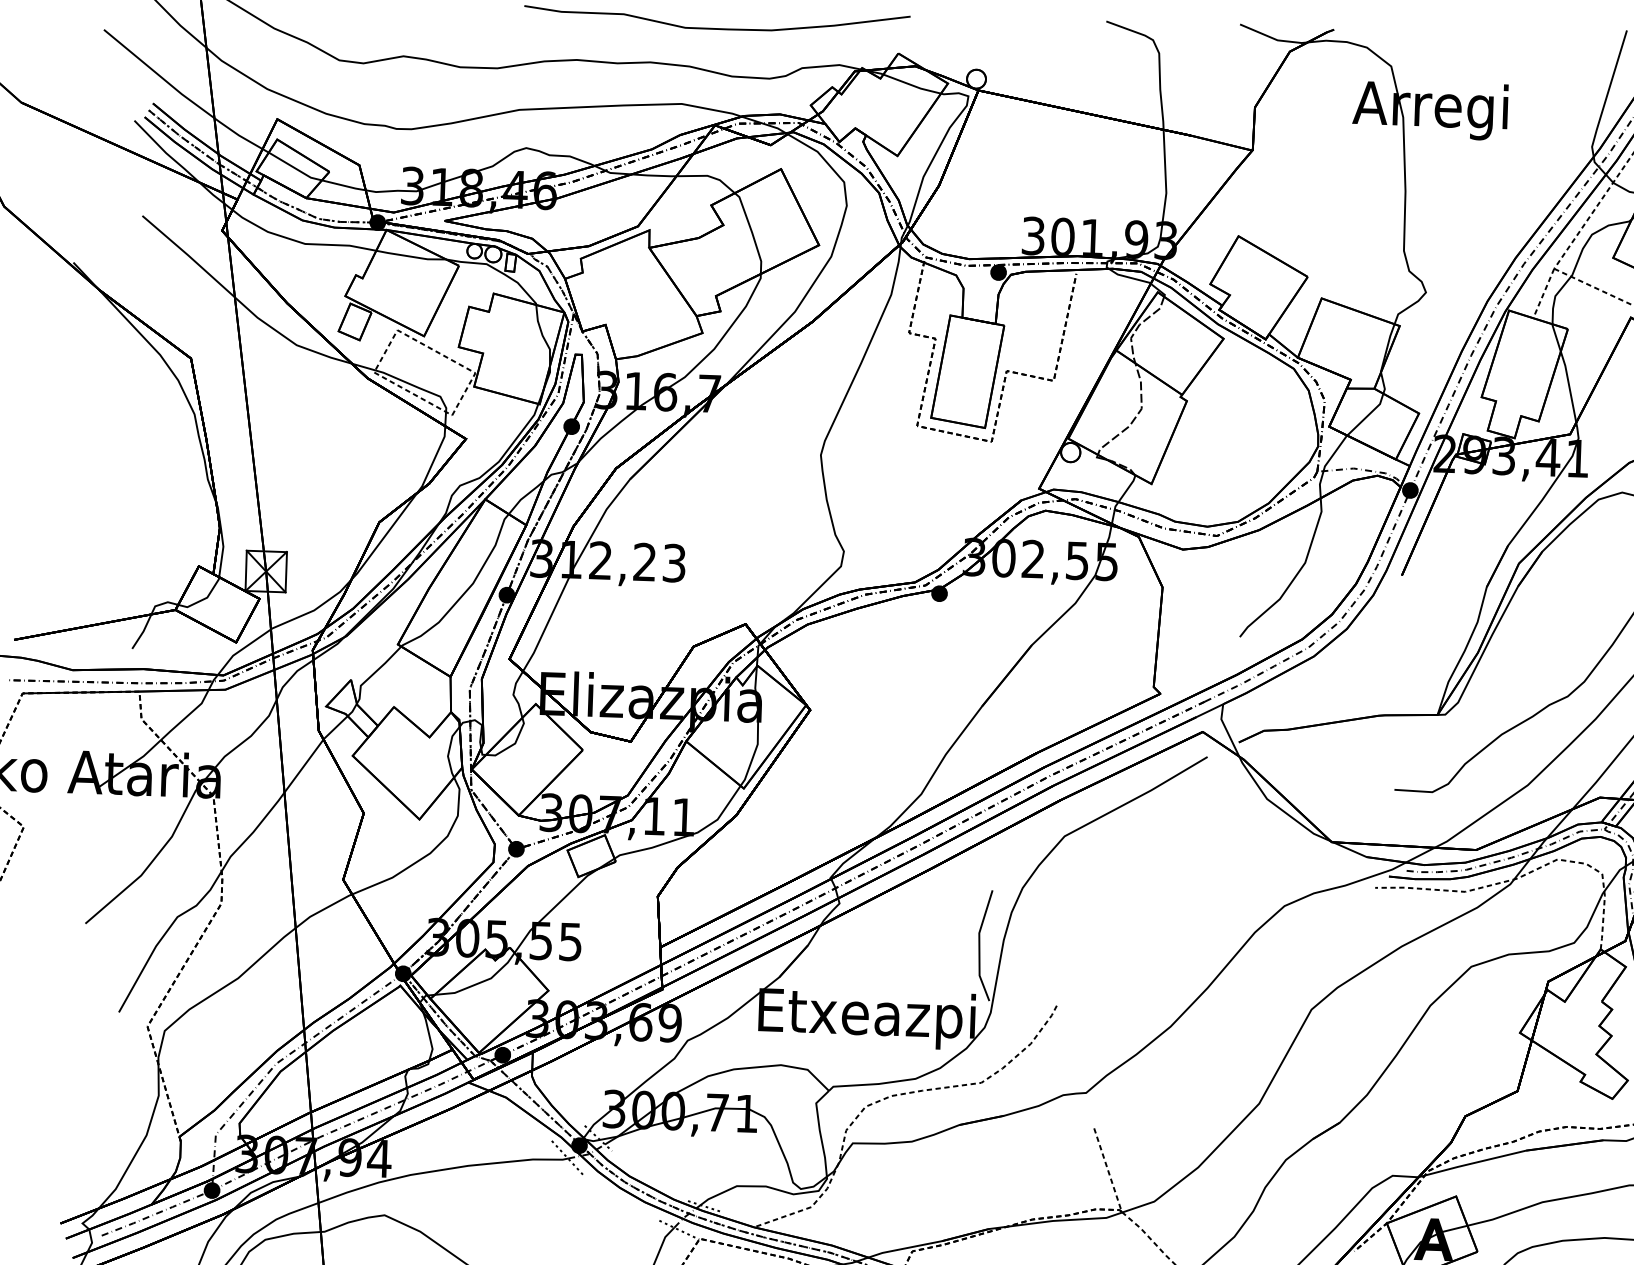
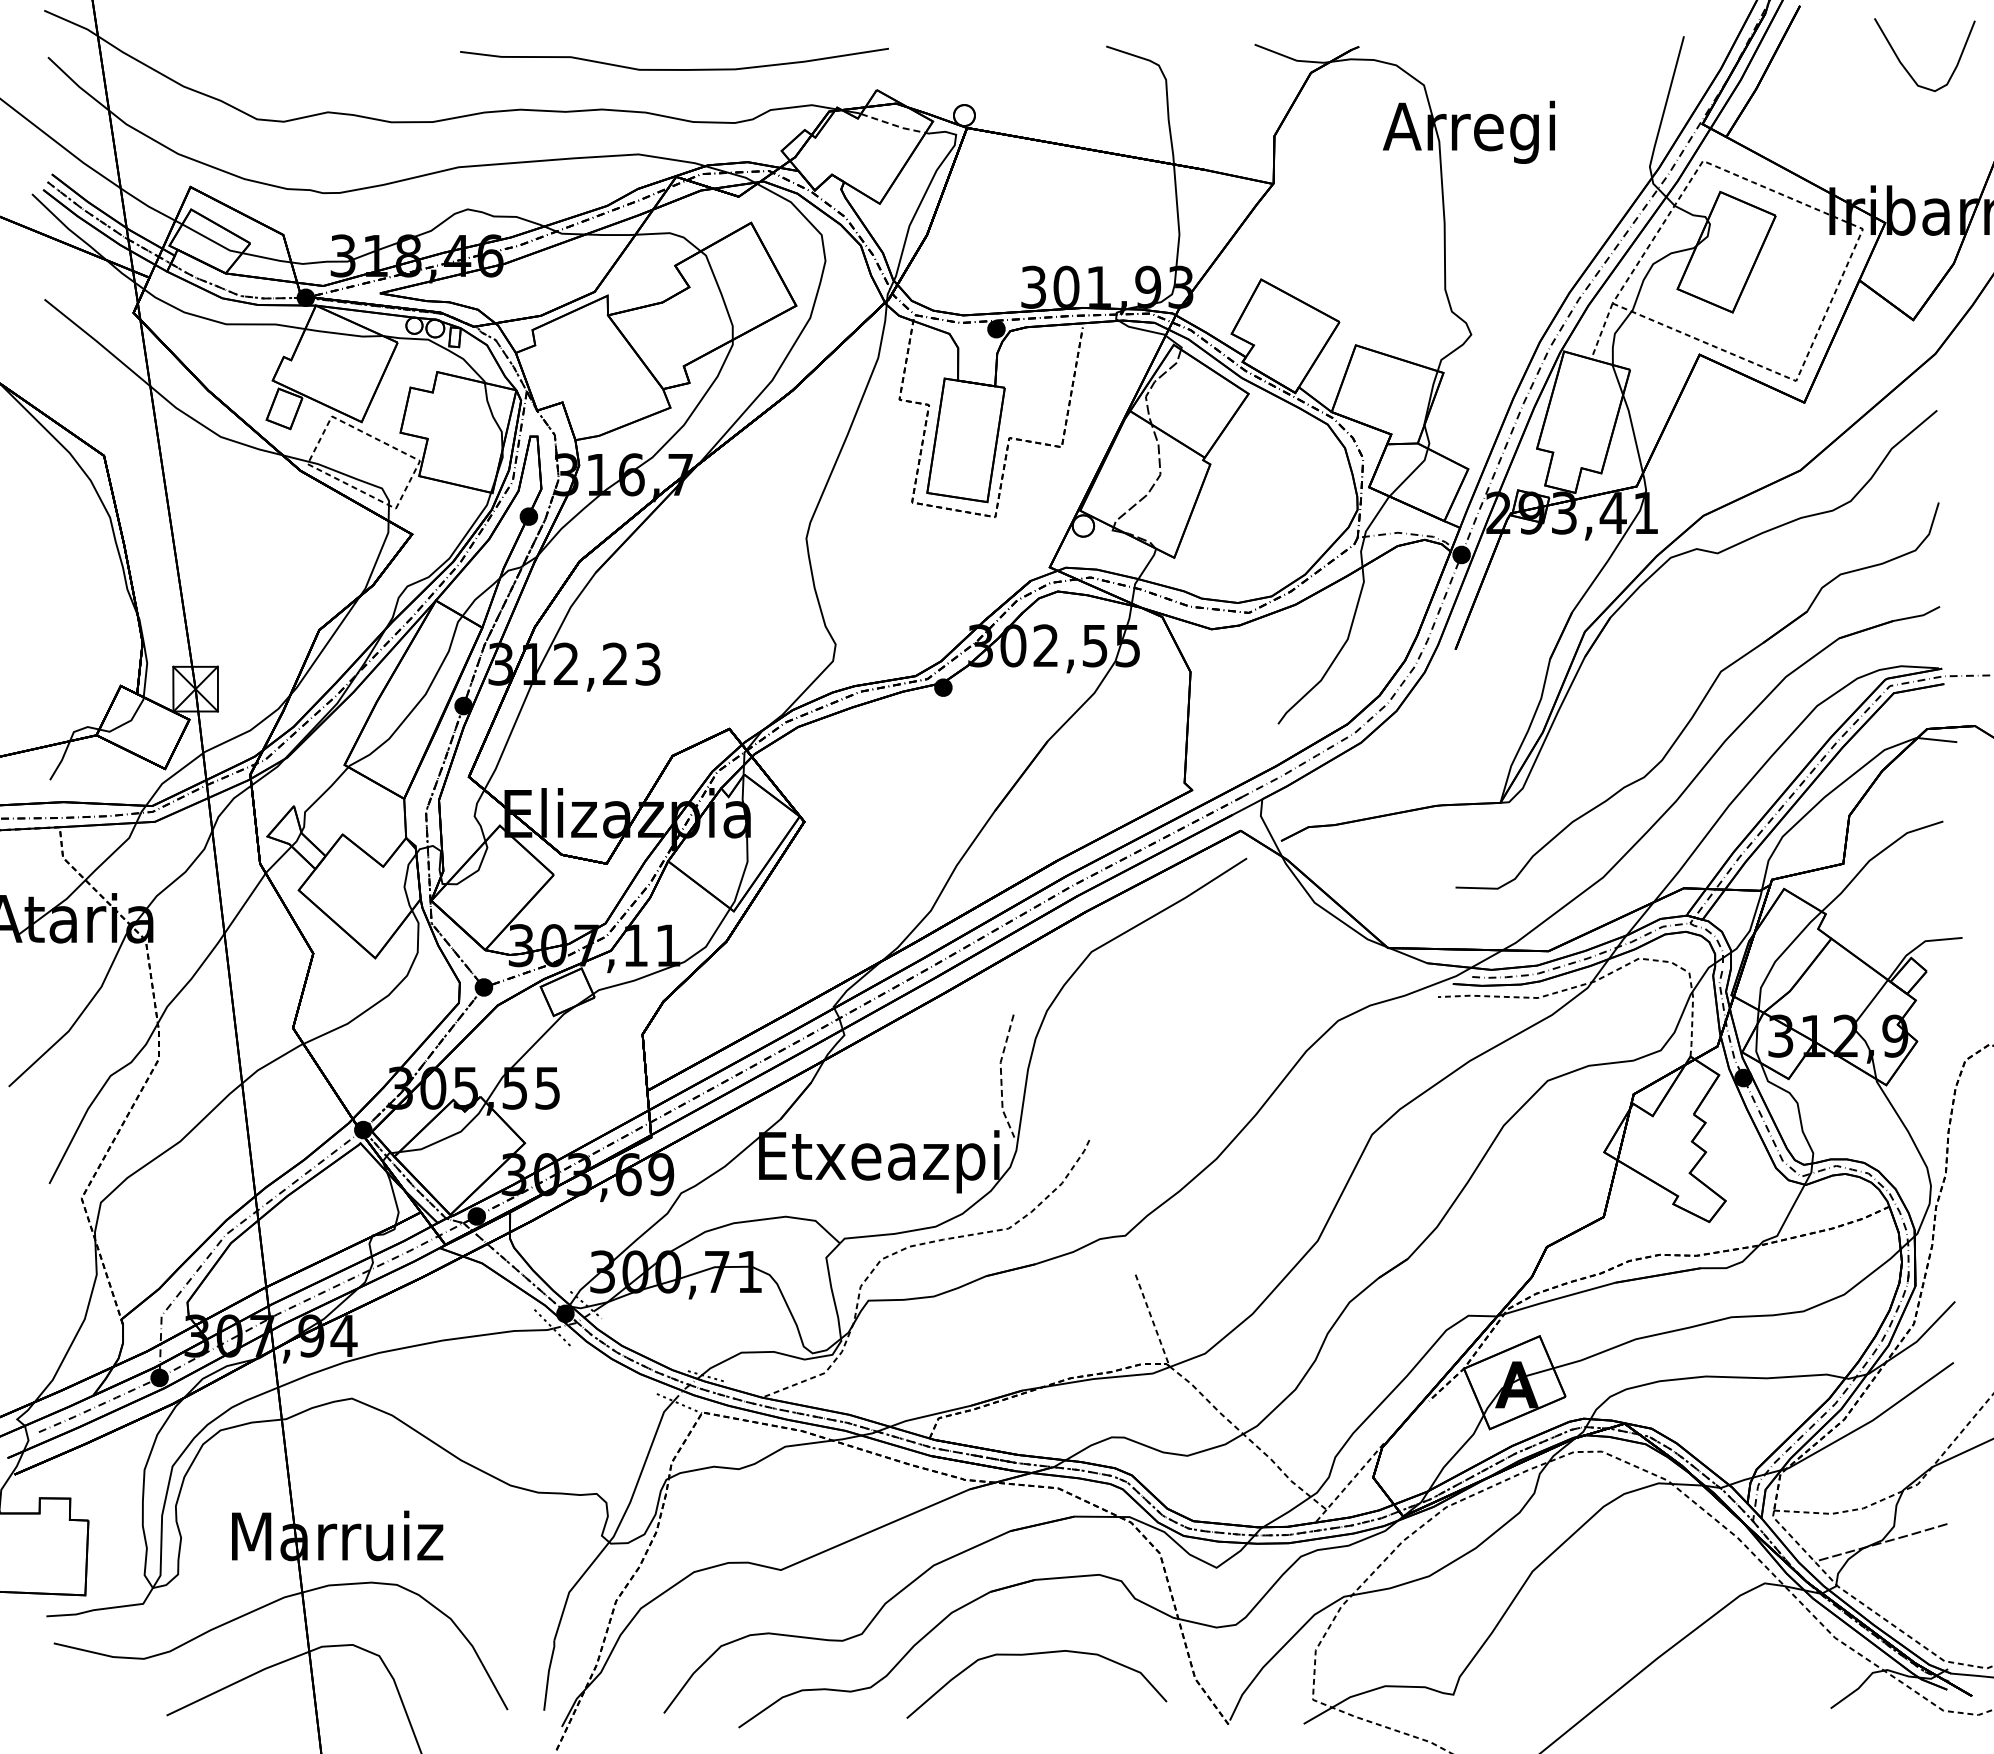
line: (912, 85) -> (893, 125), solid -> dashed
line: (979, 946) -> (1001, 1077), solid -> dashed

